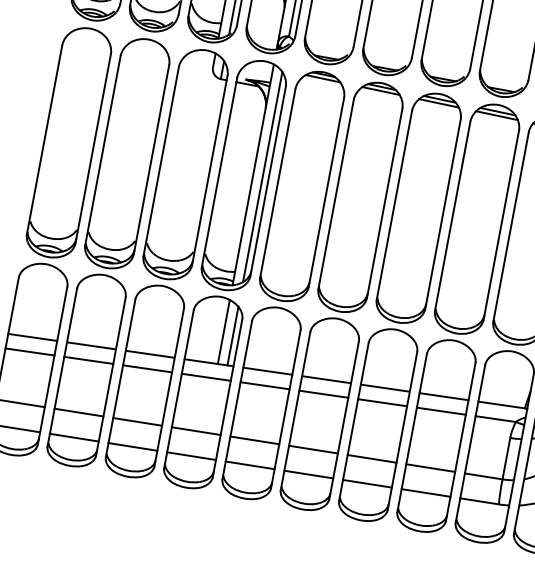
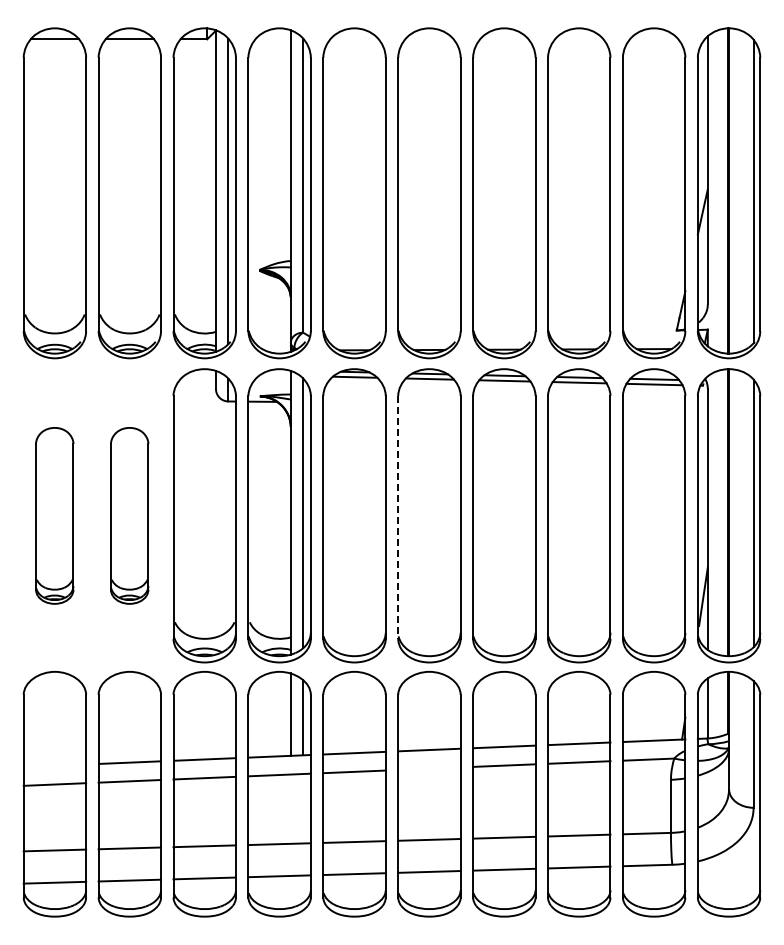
part: (68, 142) -> (54, 515), size x0.6
part: (127, 153) -> (129, 515), size x0.6
line: (336, 194) -> (398, 517), solid -> dashed
line: (32, 337) -> (54, 765), removed
line: (323, 394) -> (429, 768), removed

